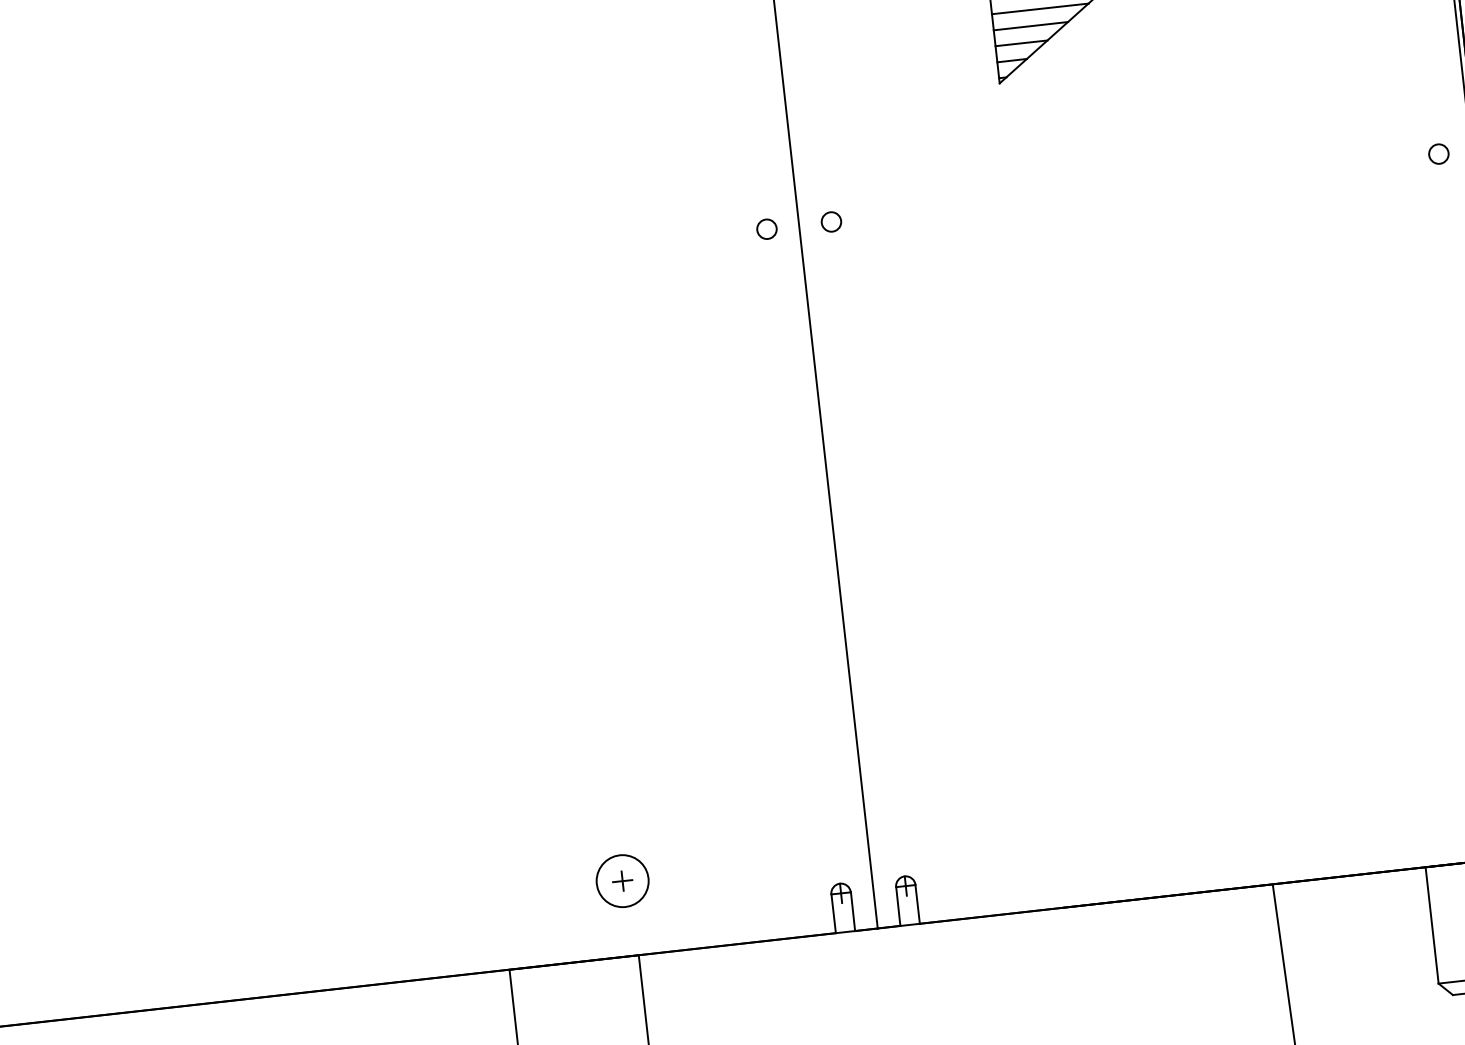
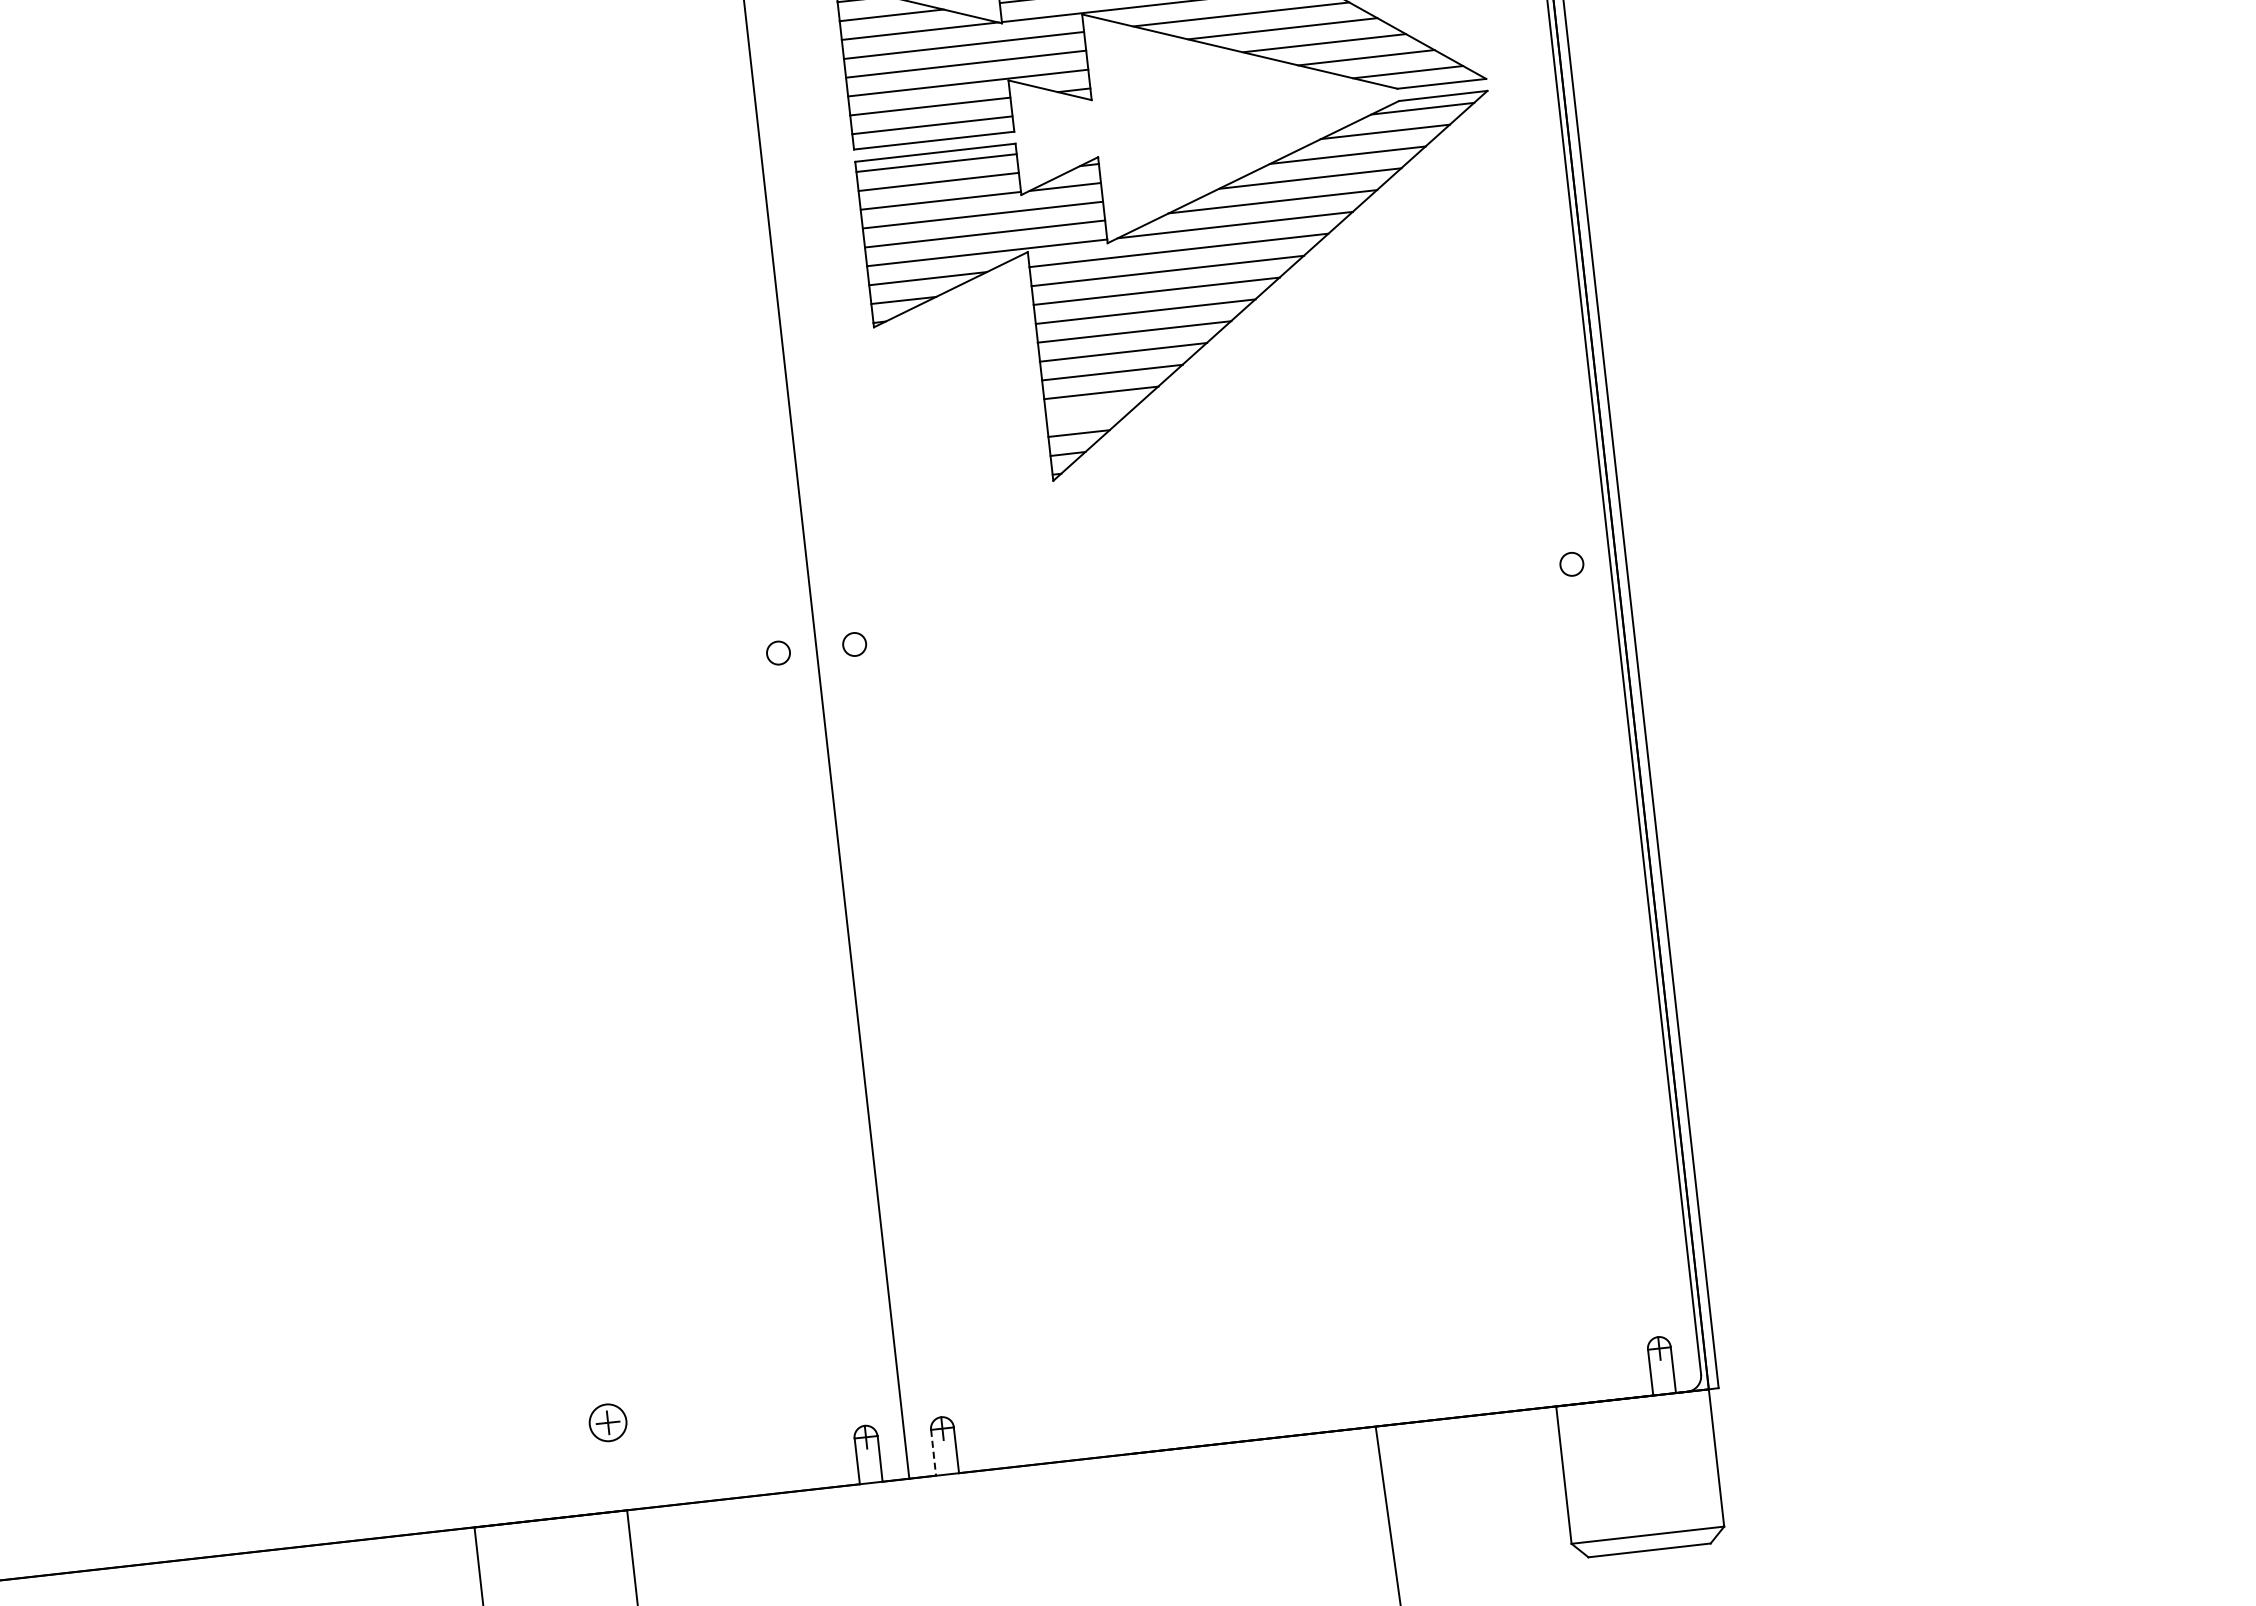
line: (1031, 26) -> (1090, 413), removed
circle: (622, 880) -> (607, 1422), size x0.6
line: (898, 907) -> (933, 1453), solid -> dashed

